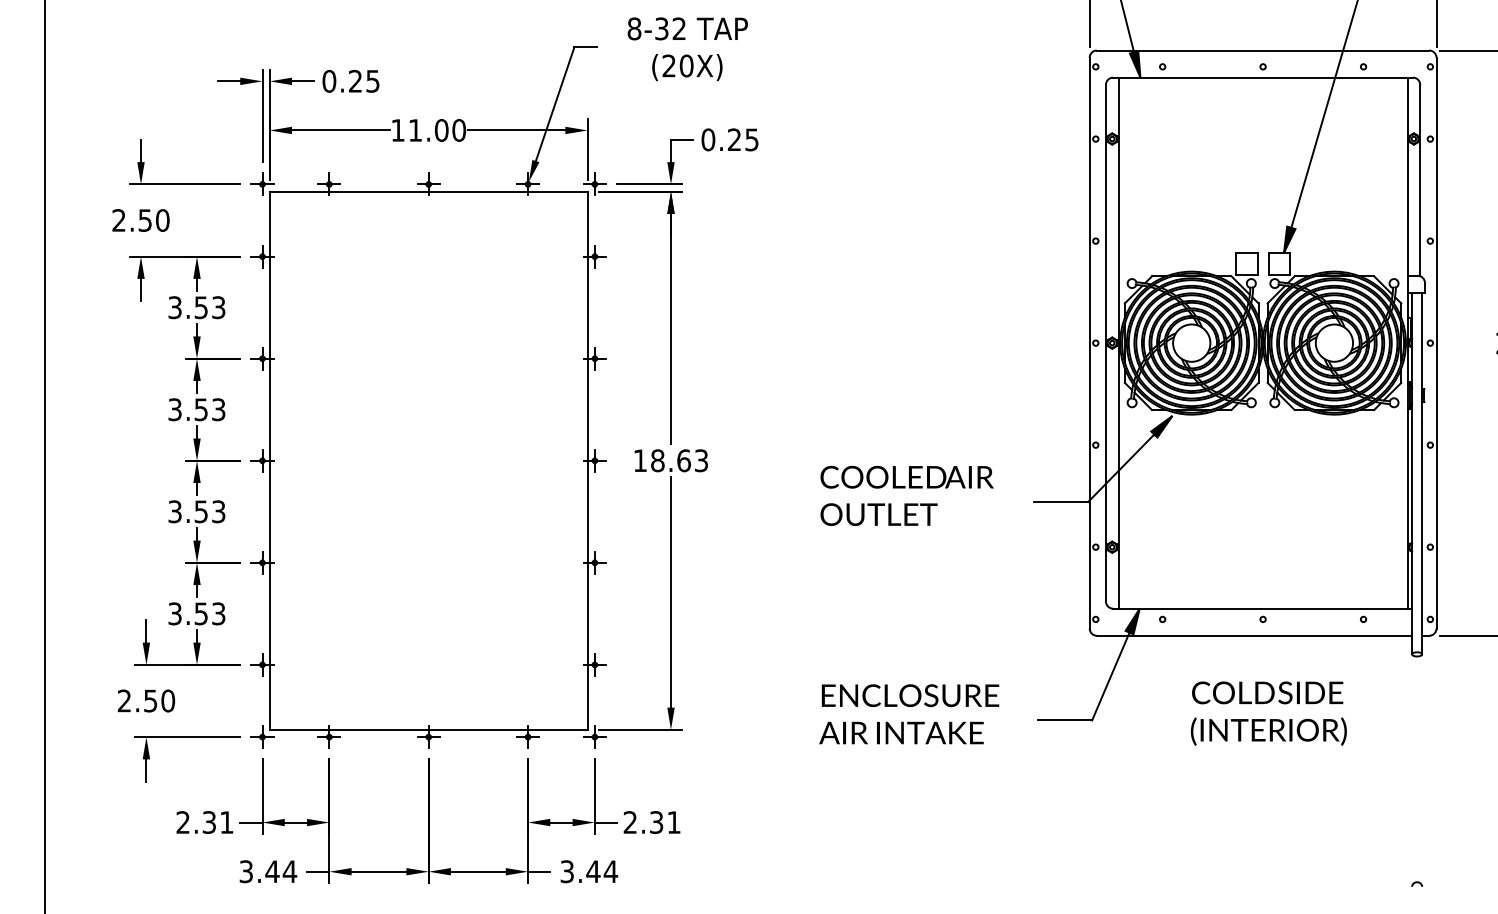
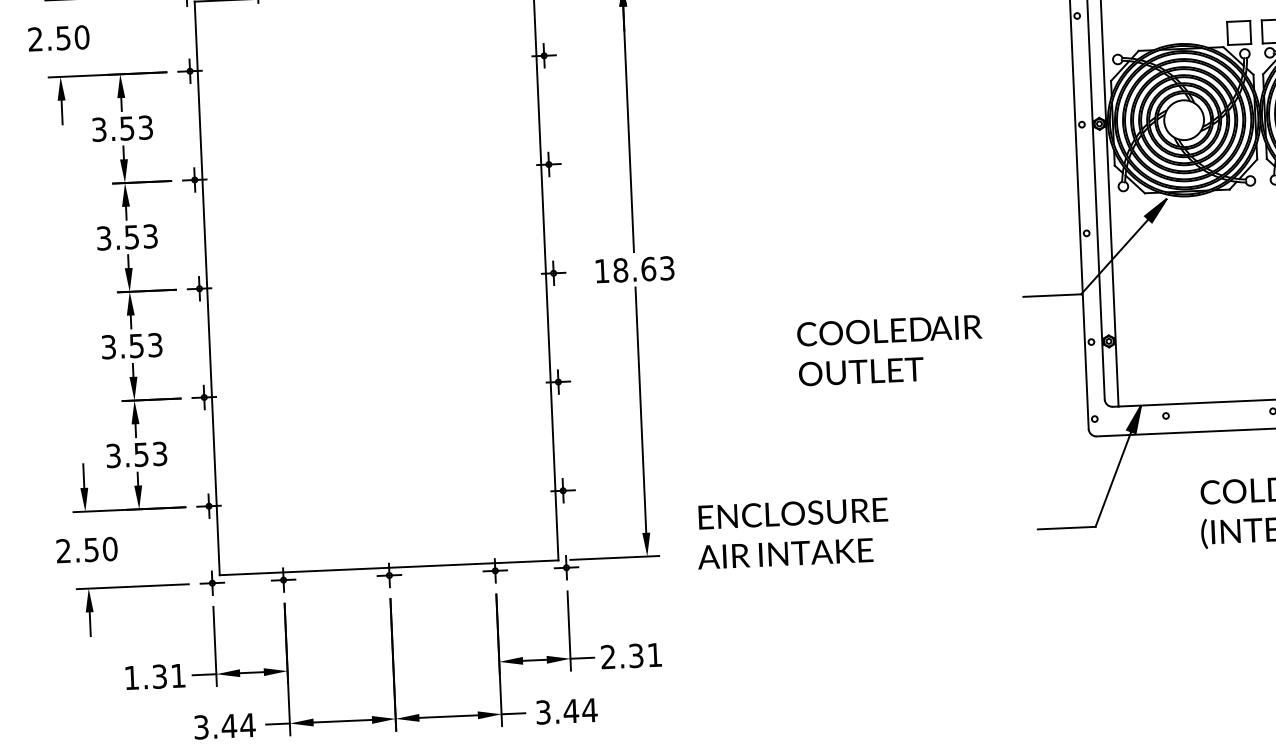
text: (906, 495) -> (889, 350), moved
text: (909, 714) -> (793, 533), moved
text: (182, 822) -> (131, 677), 2.31 -> 1.31

